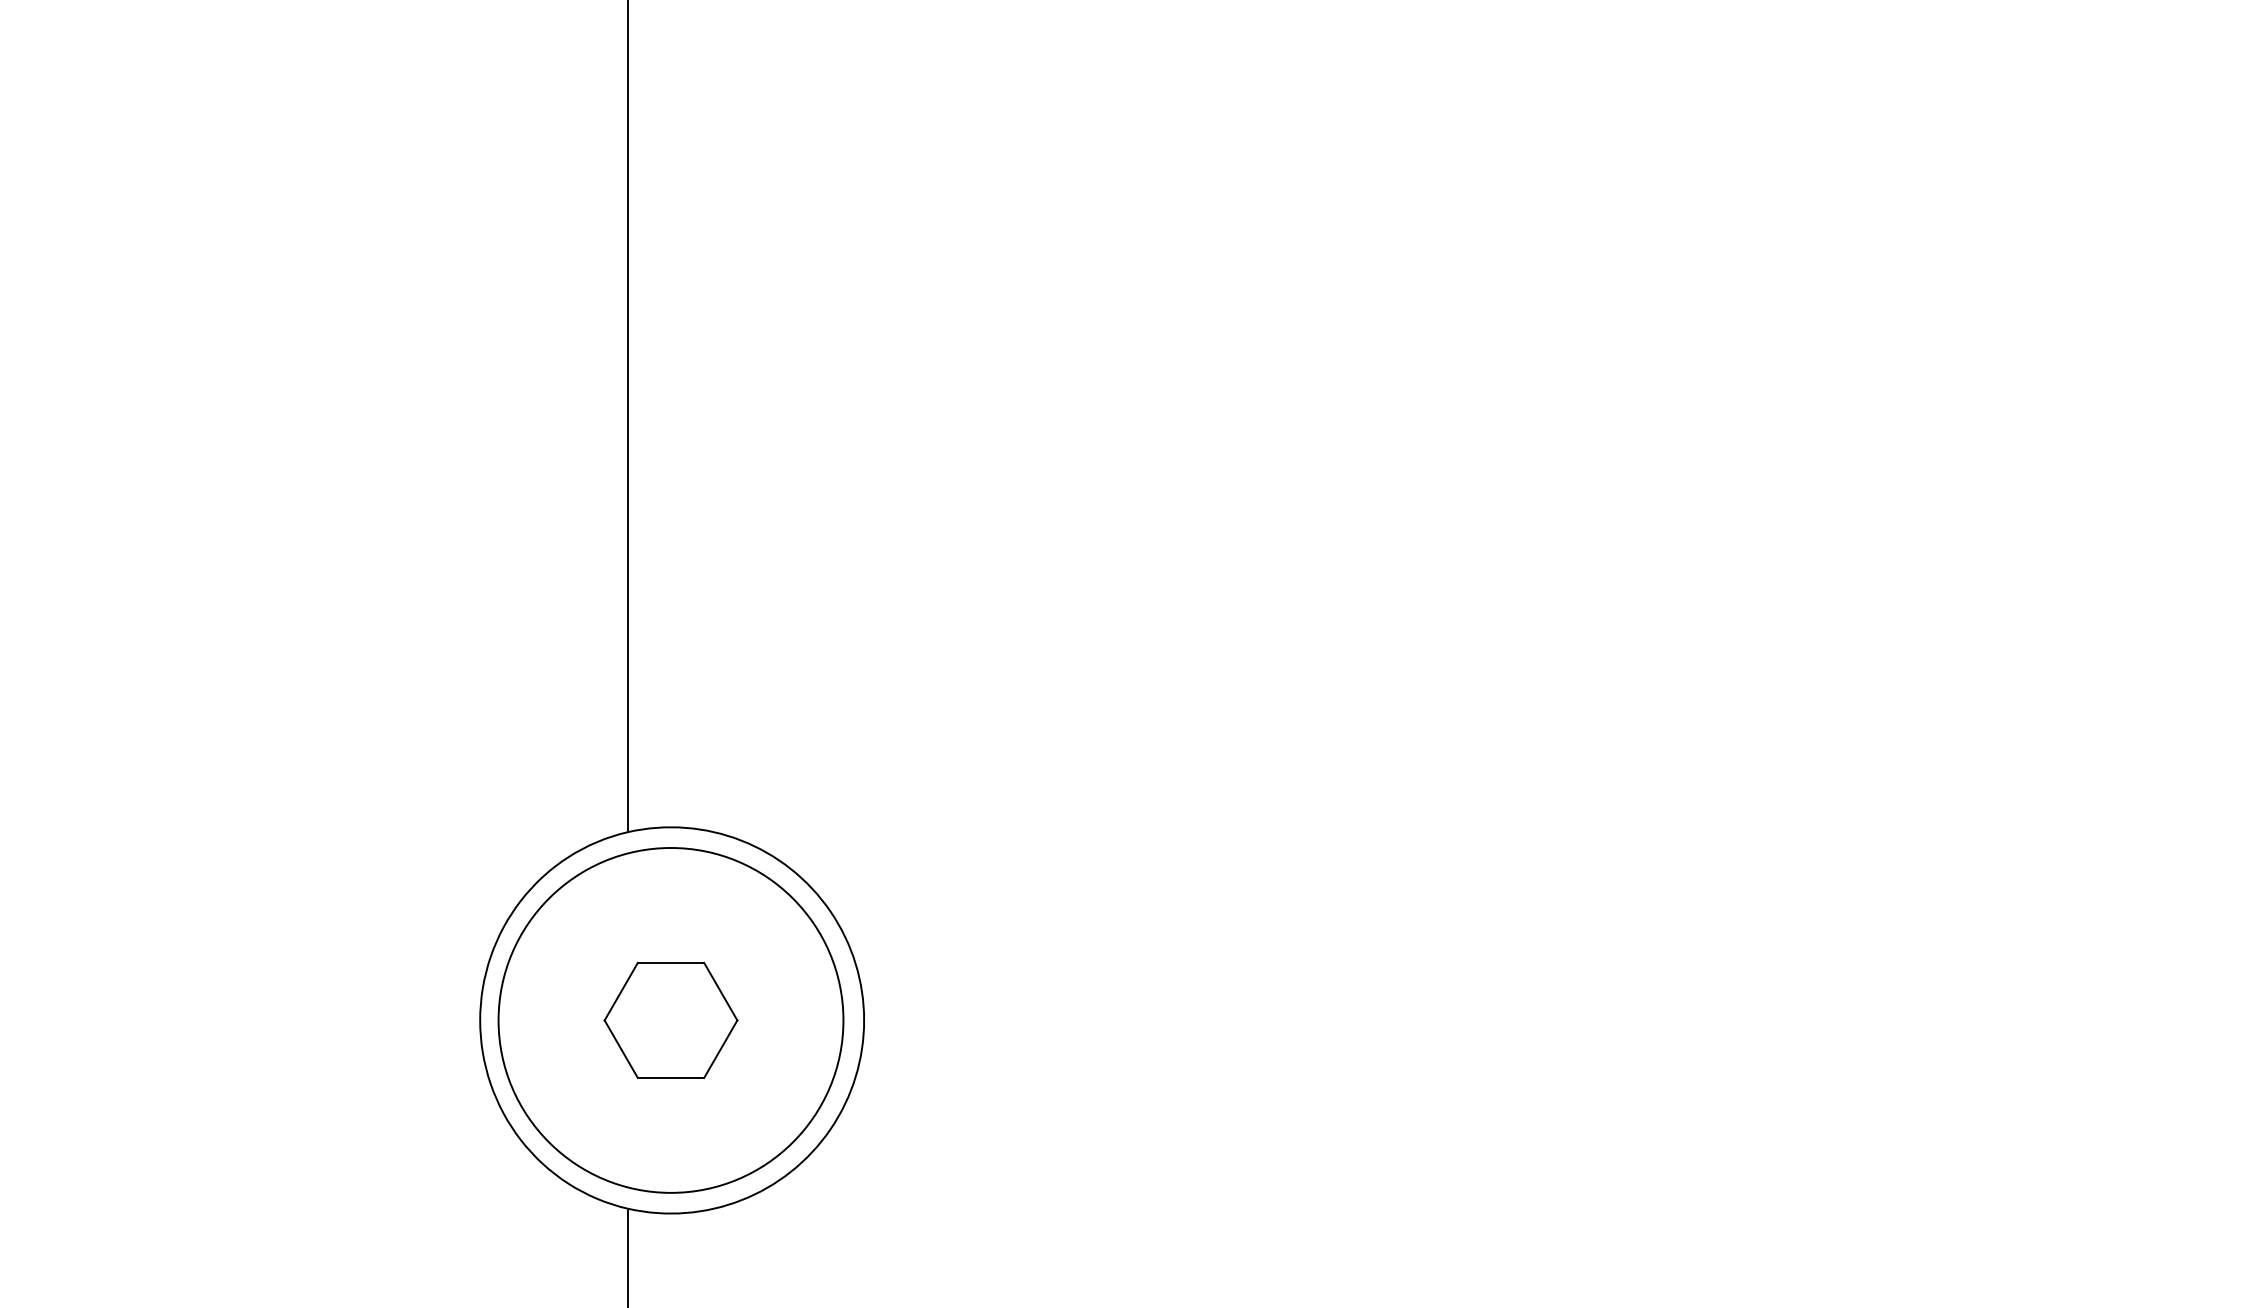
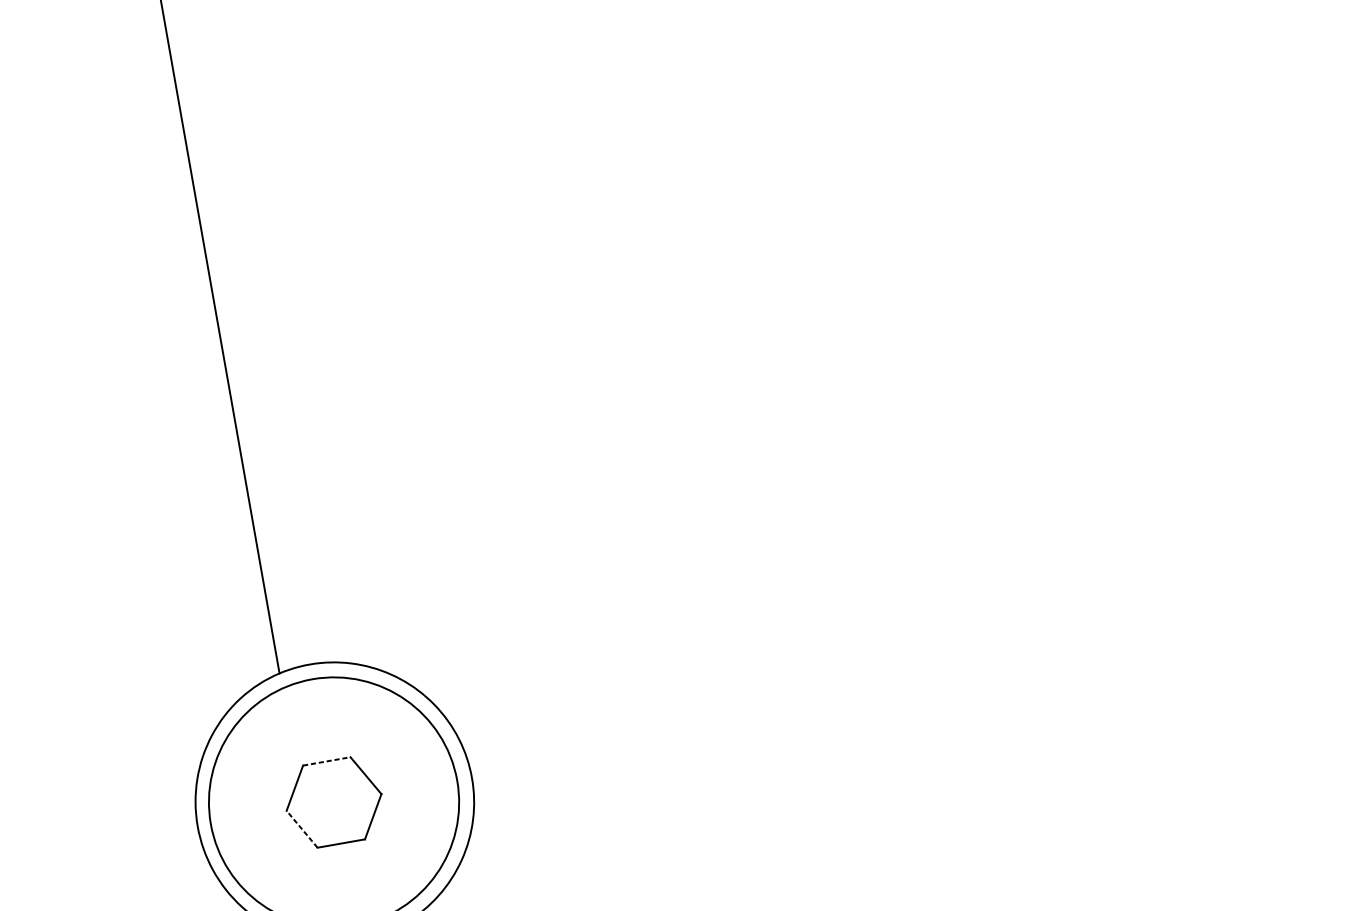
line: (671, 962) -> (327, 761), solid -> dashed
line: (620, 1048) -> (301, 828), solid -> dashed

